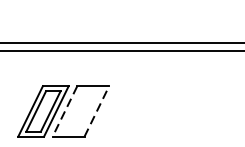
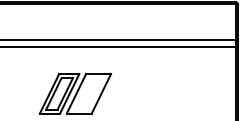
line: (96, 111) -> (101, 93), dashed -> solid
line: (64, 112) -> (76, 94), dashed -> solid

